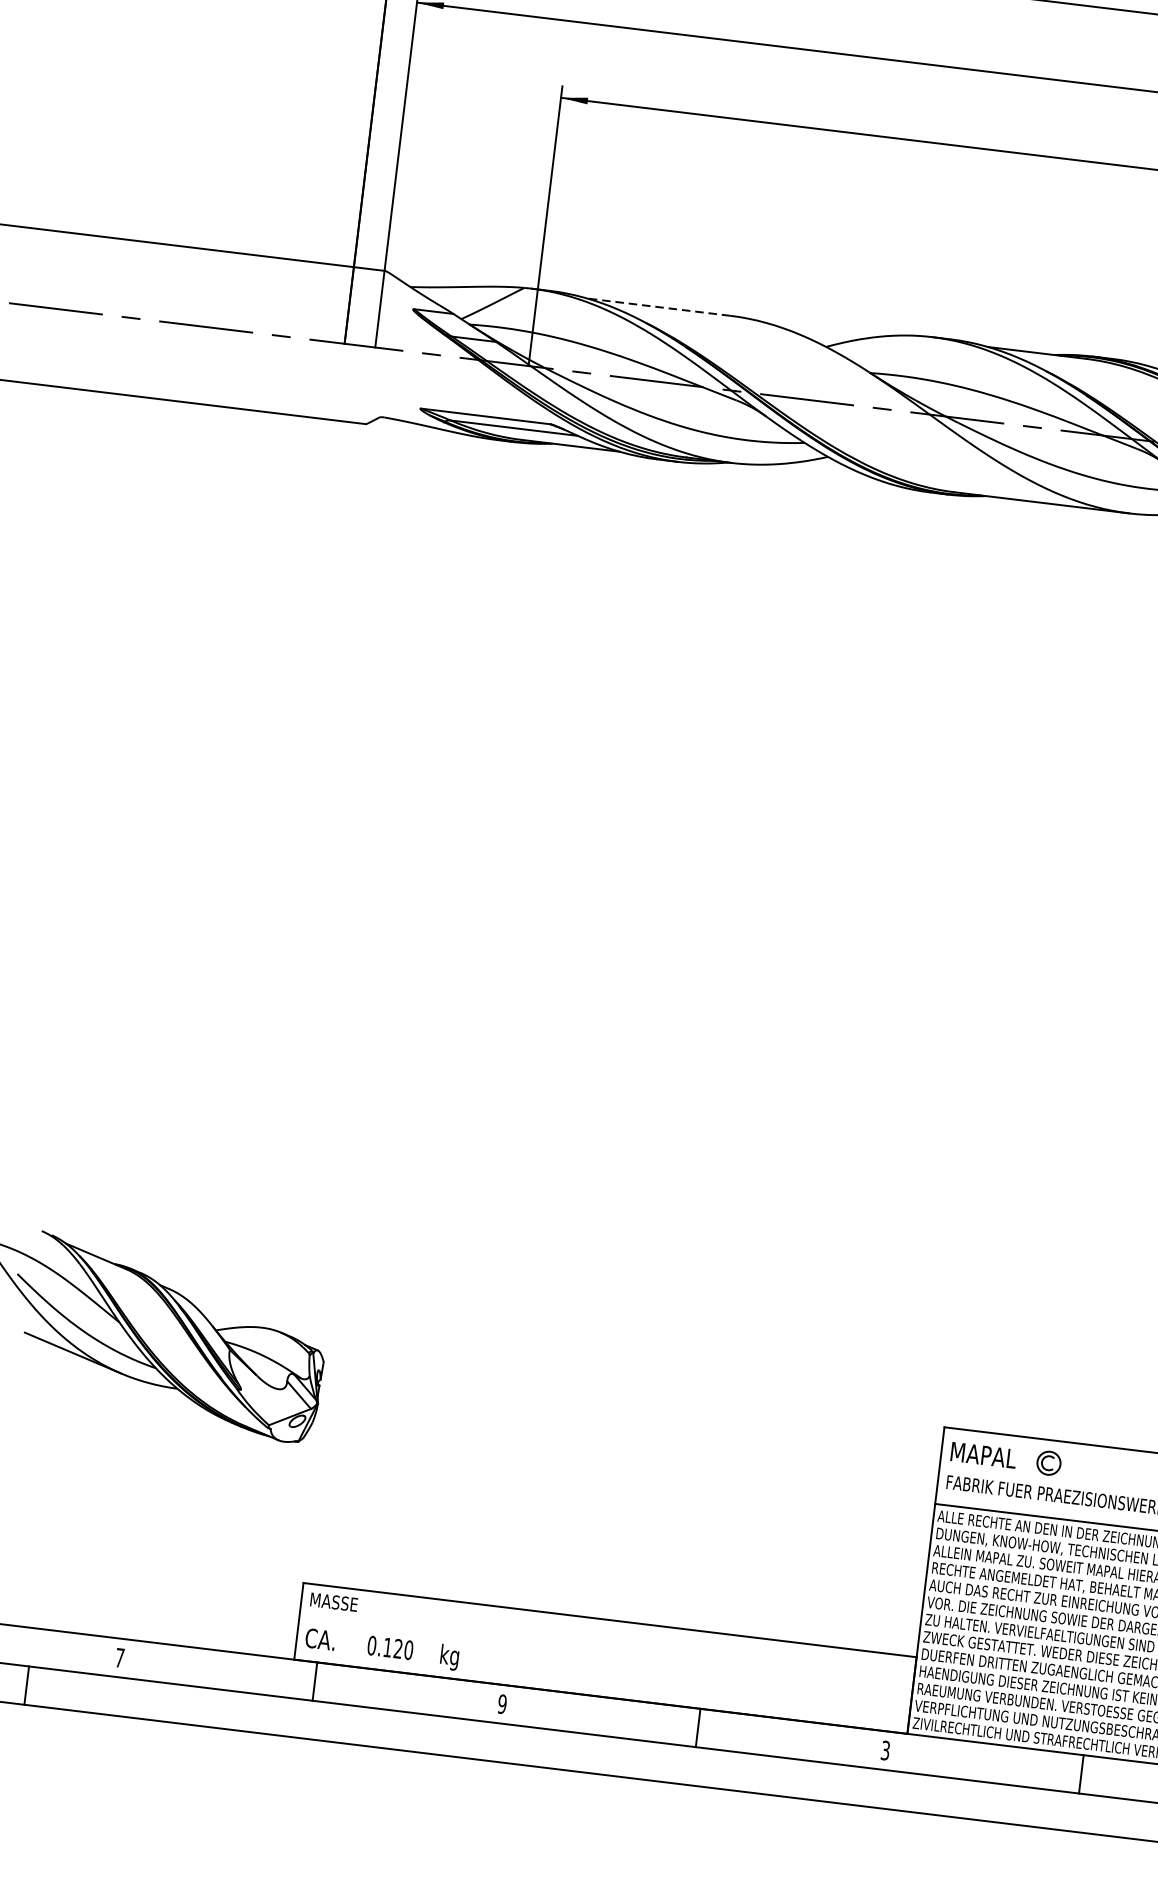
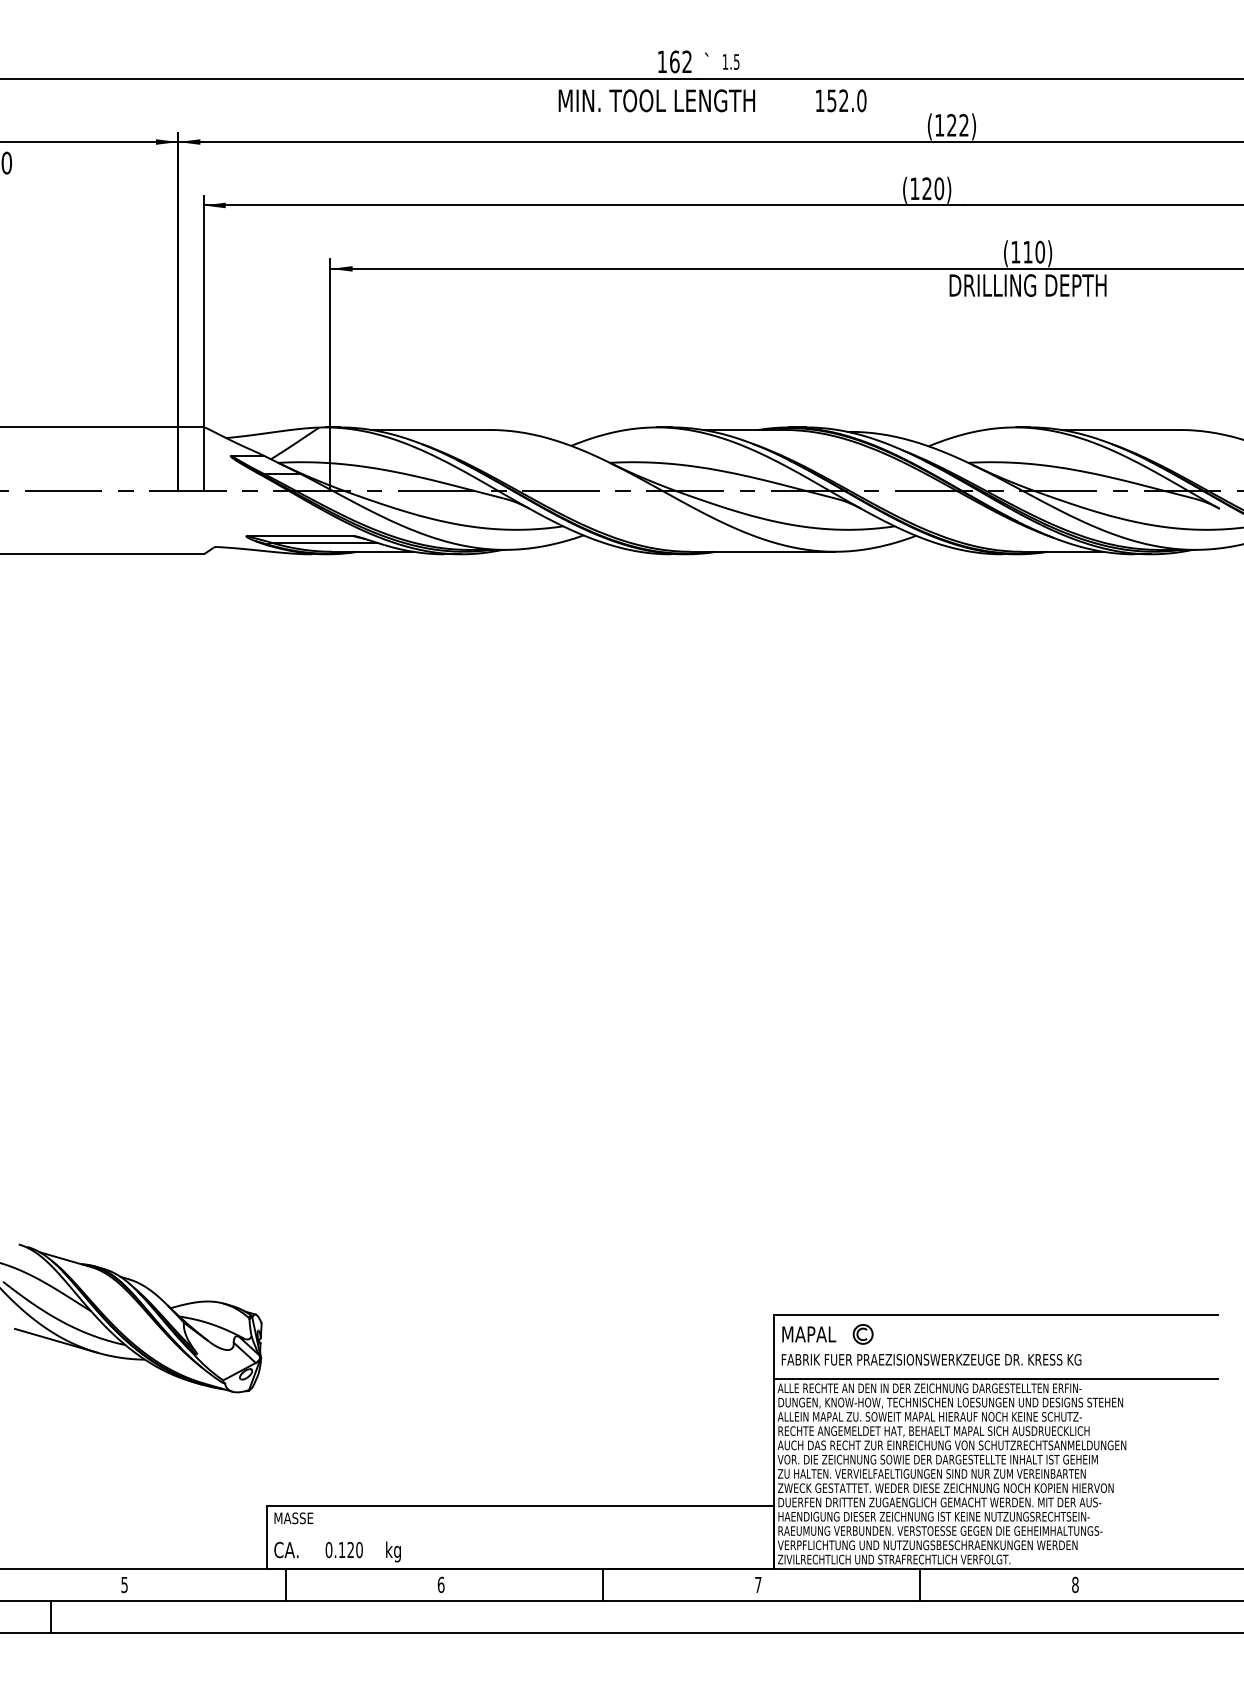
line: (658, 306) -> (430, 429), dashed -> solid
text: (119, 1658) -> (124, 1585), 7 -> 5
text: (501, 1703) -> (440, 1584), 9 -> 6
text: (885, 1750) -> (758, 1584), 3 -> 7

